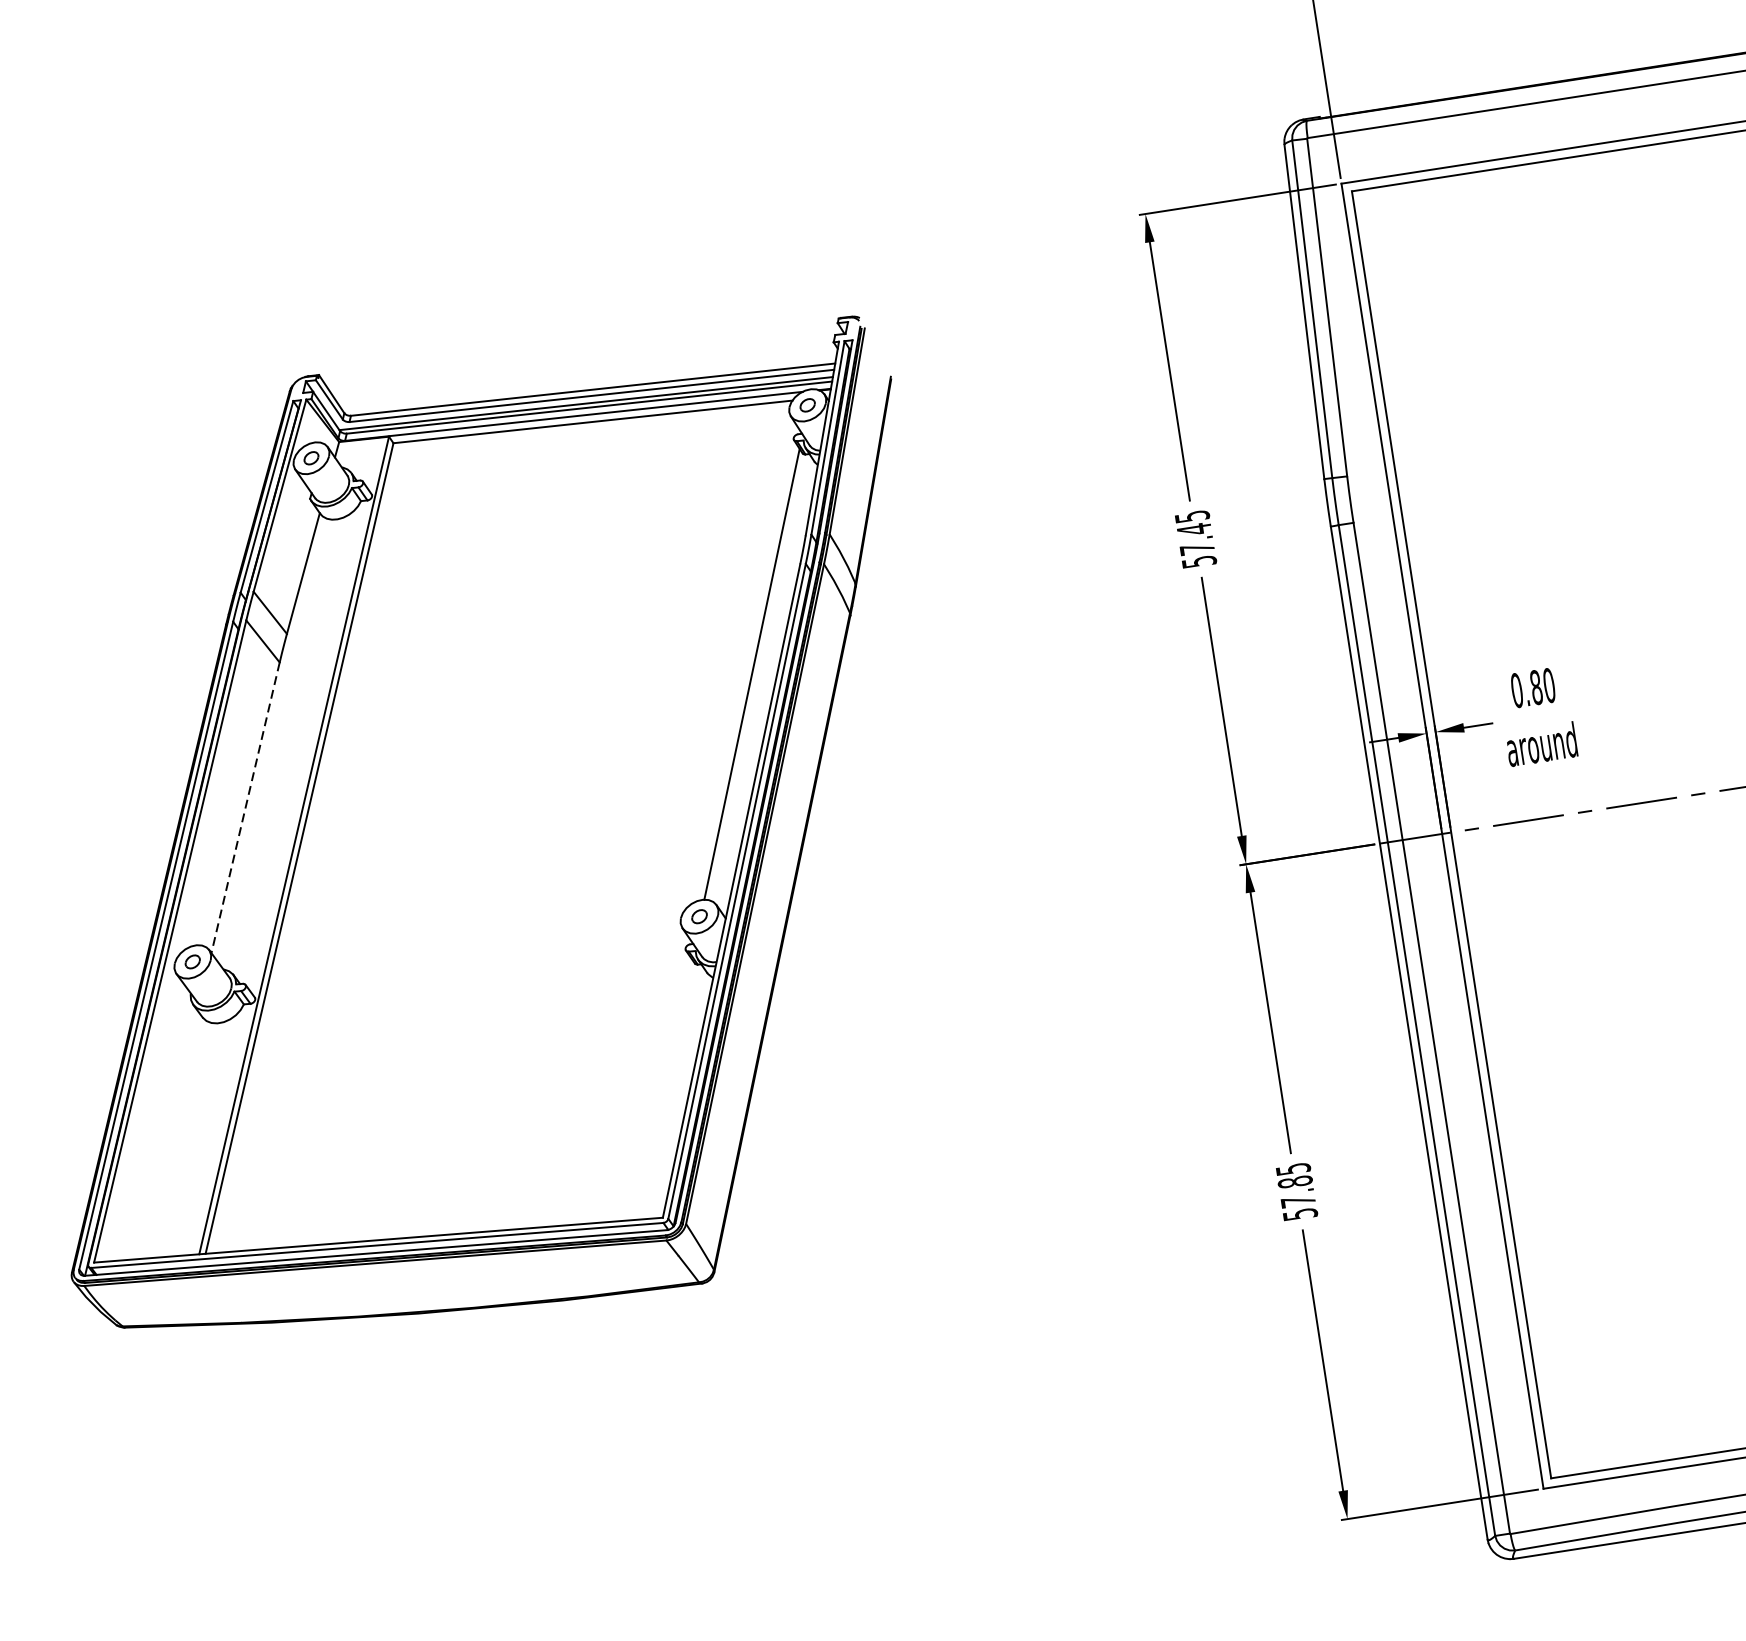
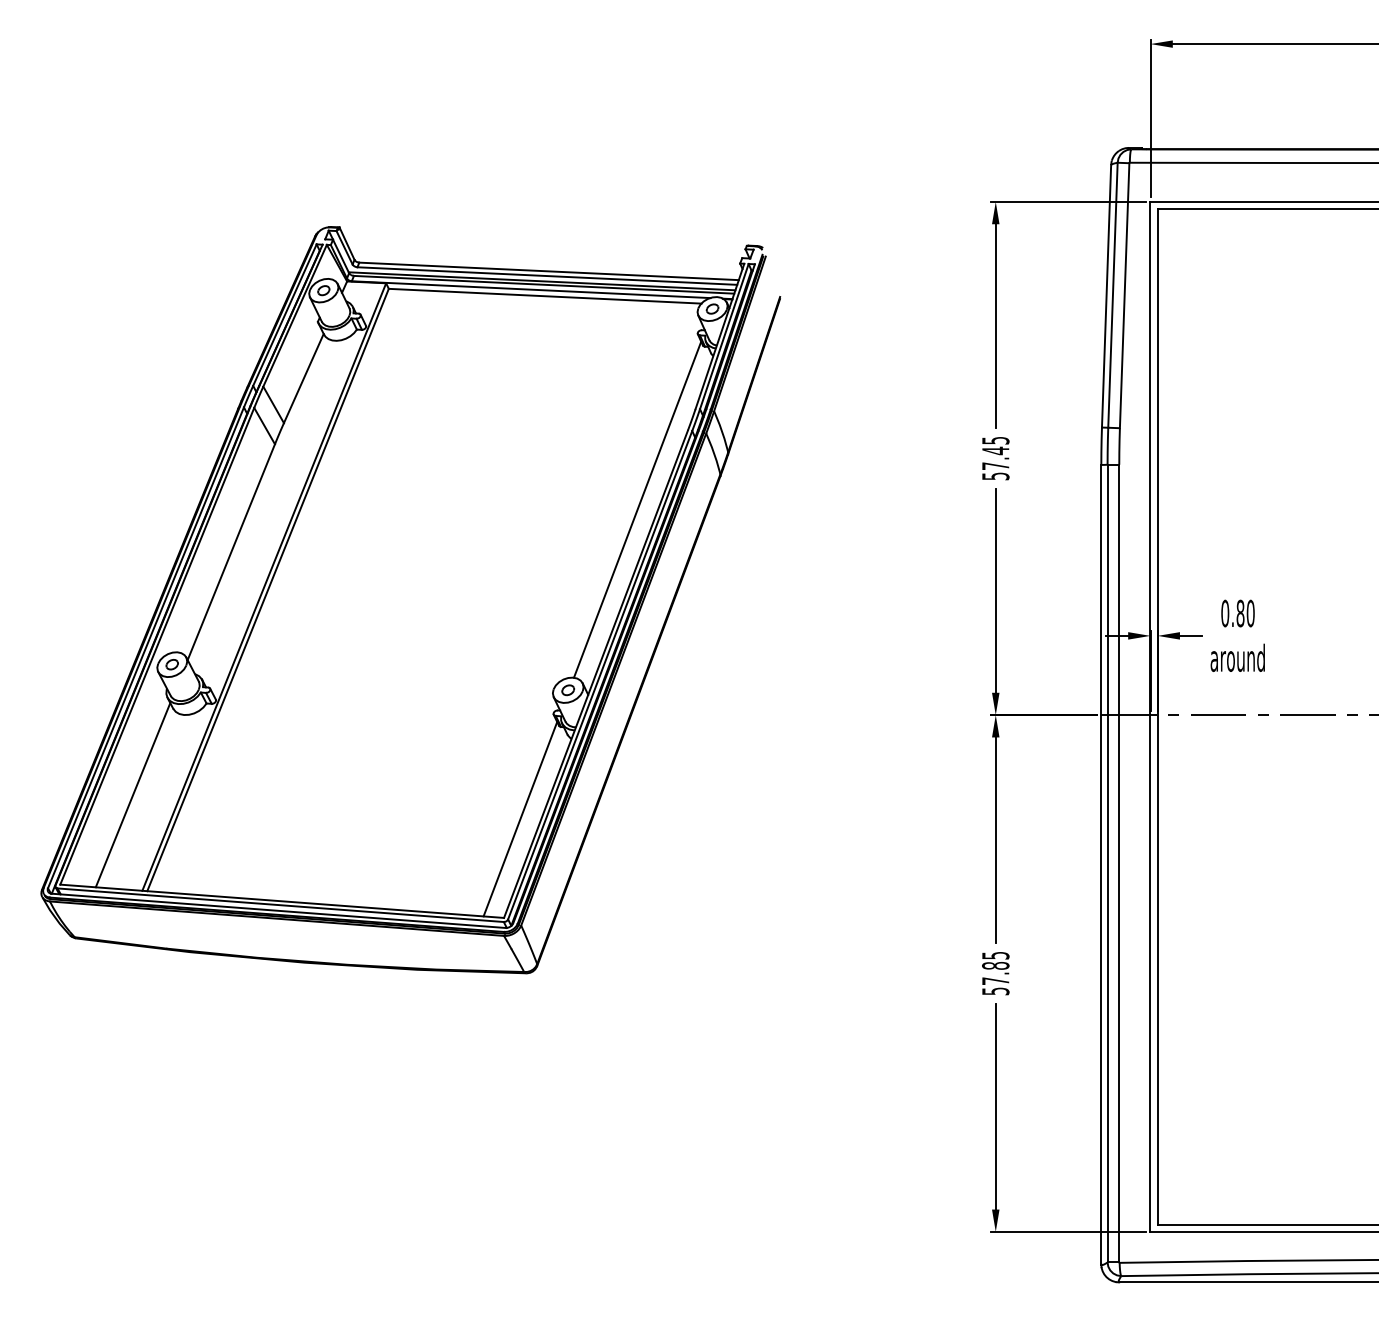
line: (245, 808) -> (231, 552), dashed -> solid
line: (664, 1089) -> (520, 819), added
line: (168, 1135) -> (132, 795), added

